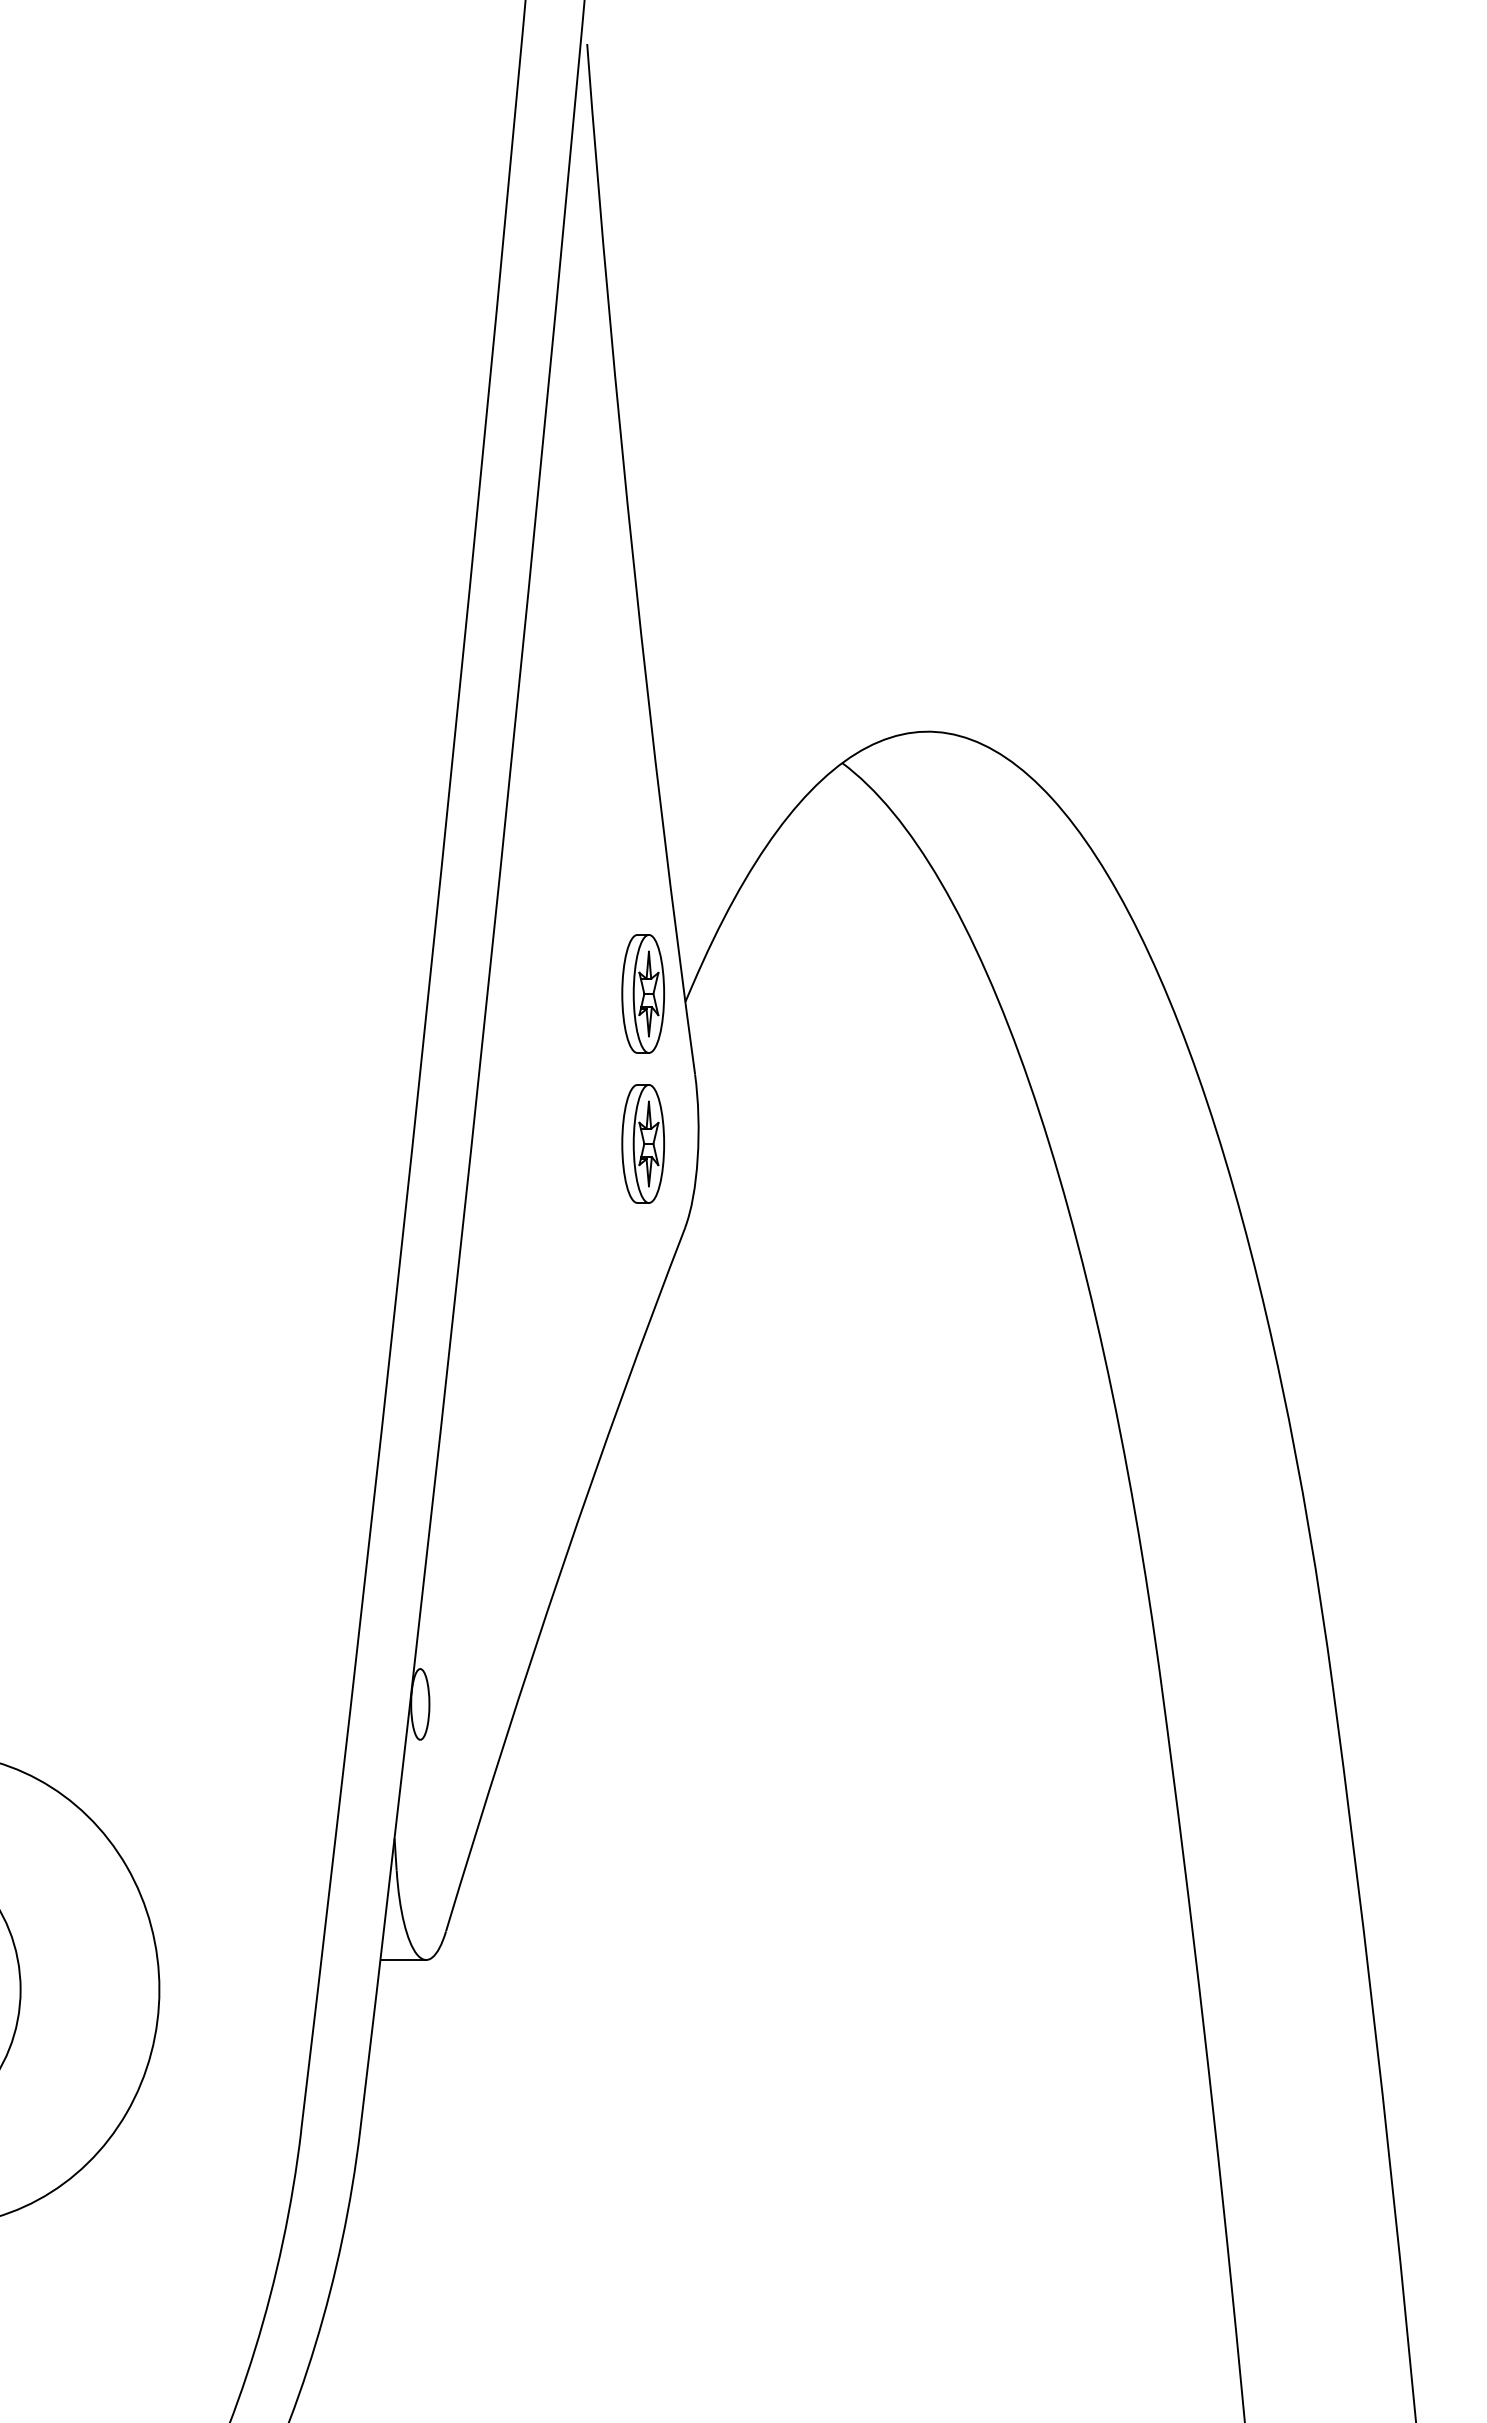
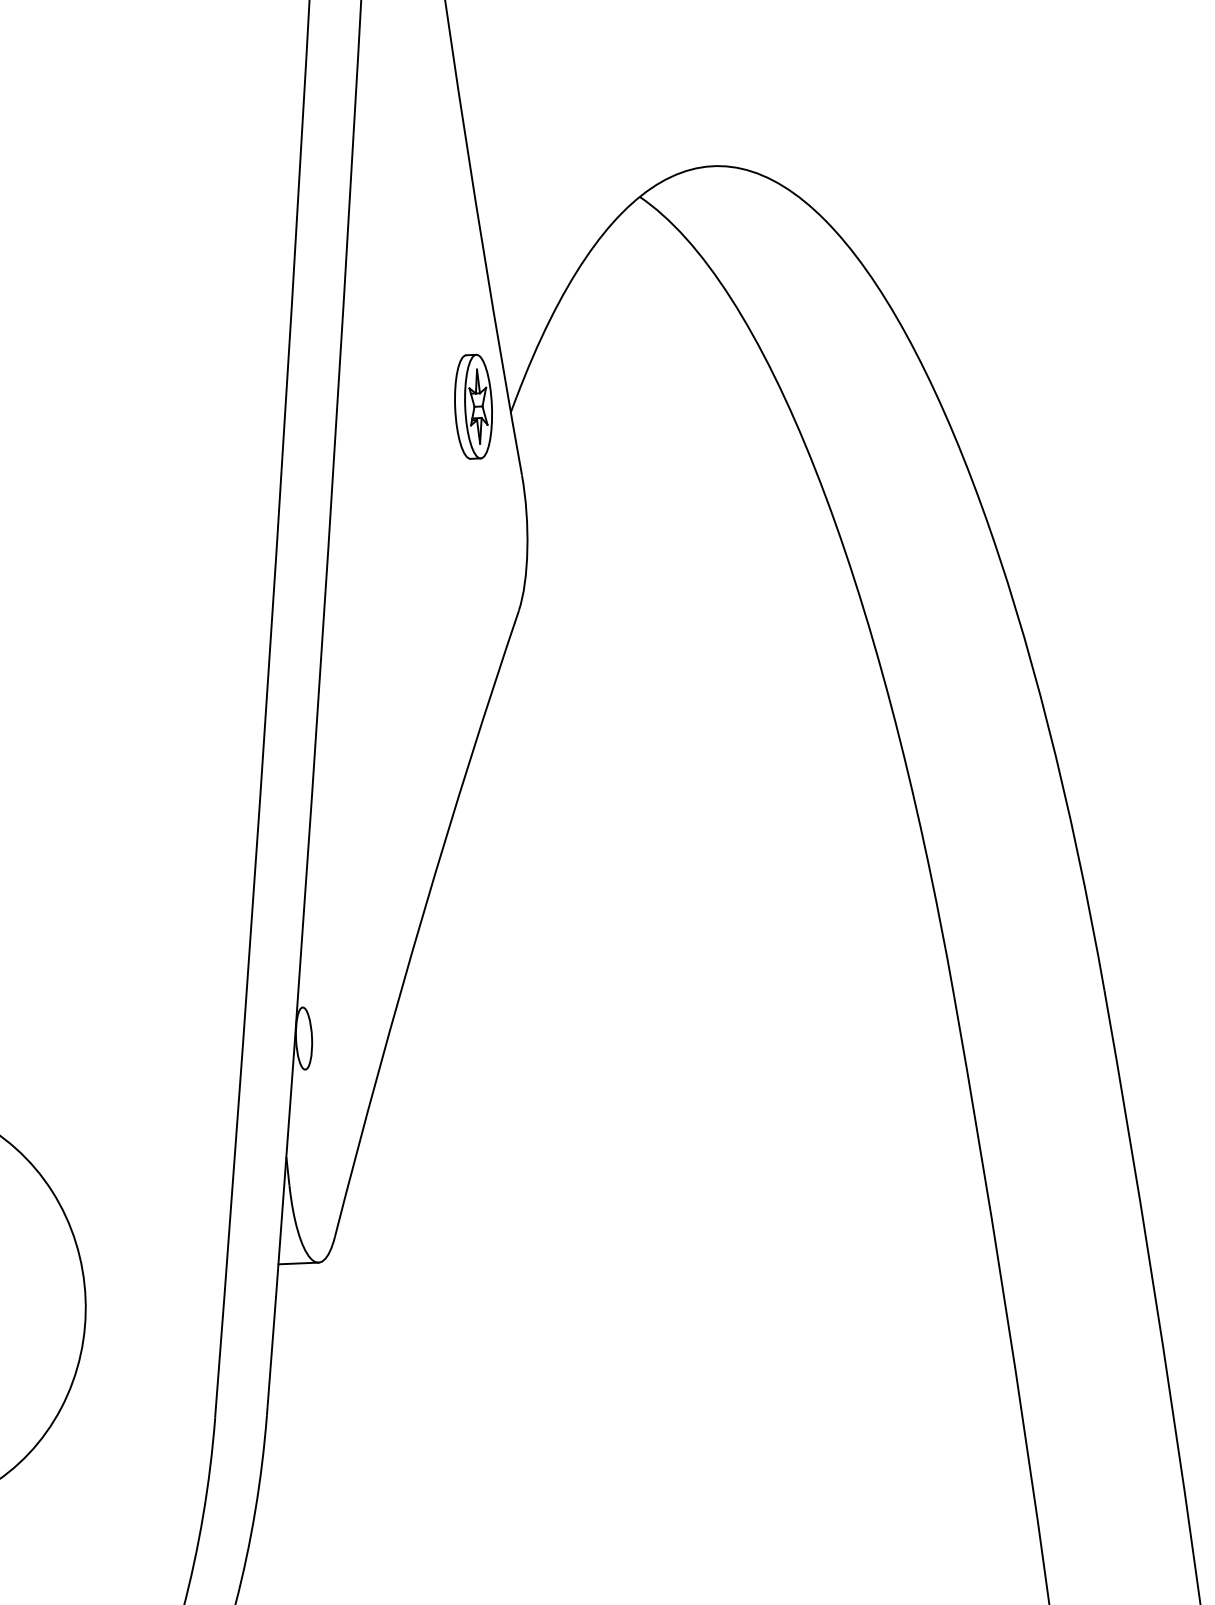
part: (643, 1143) -> (479, 538), removed

